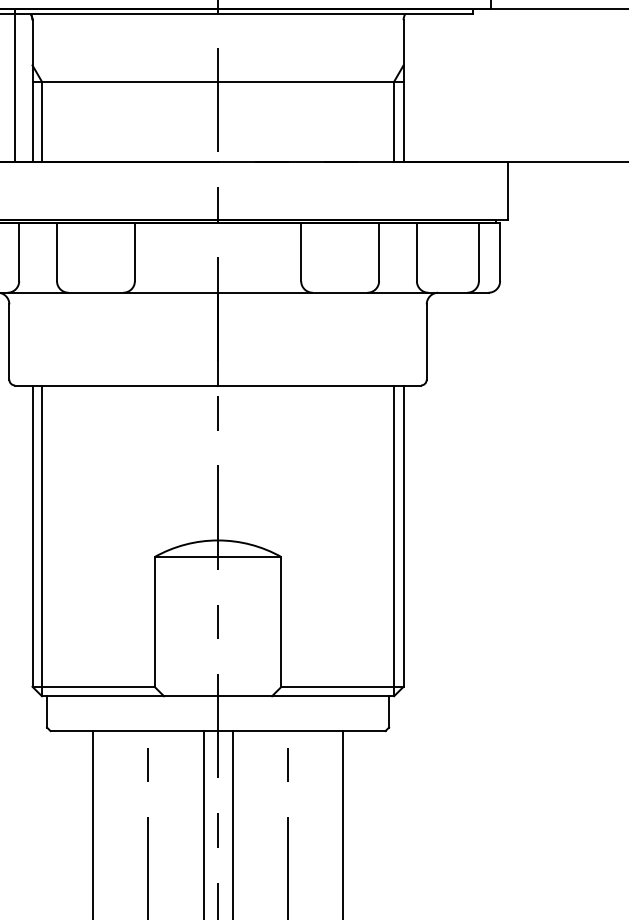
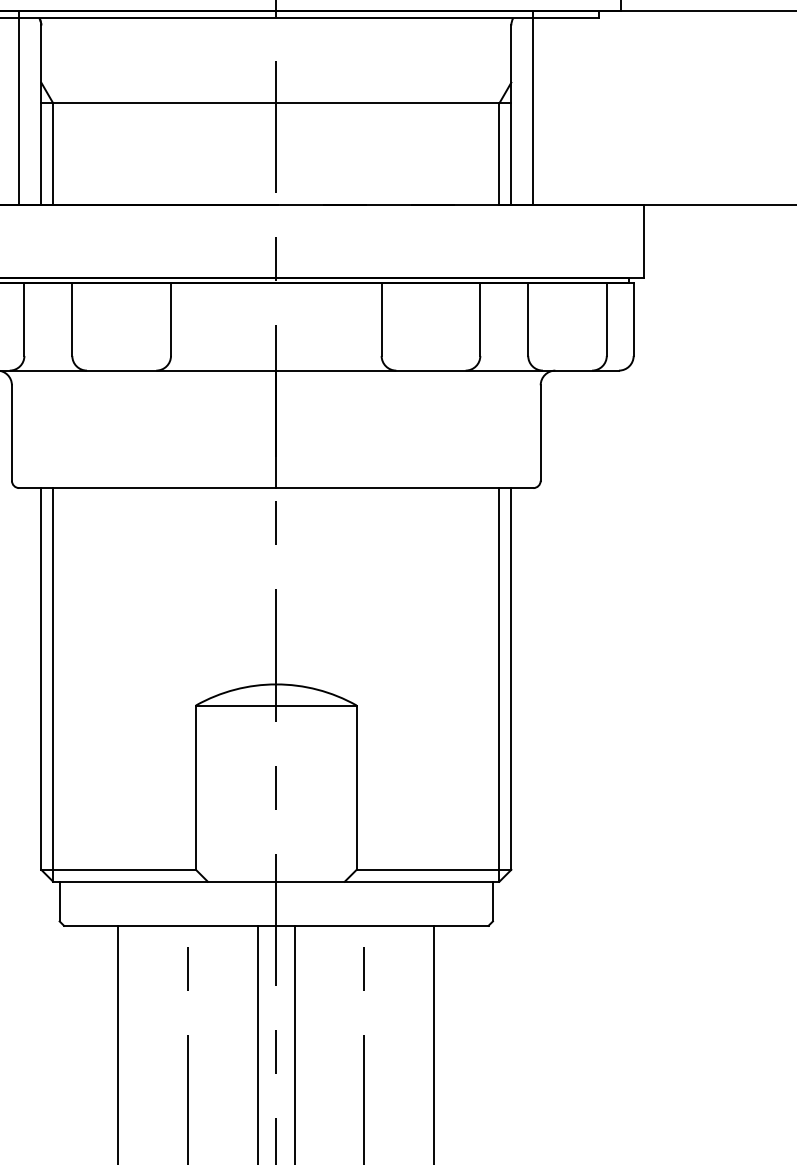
line: (421, 85) -> (533, 107), added

